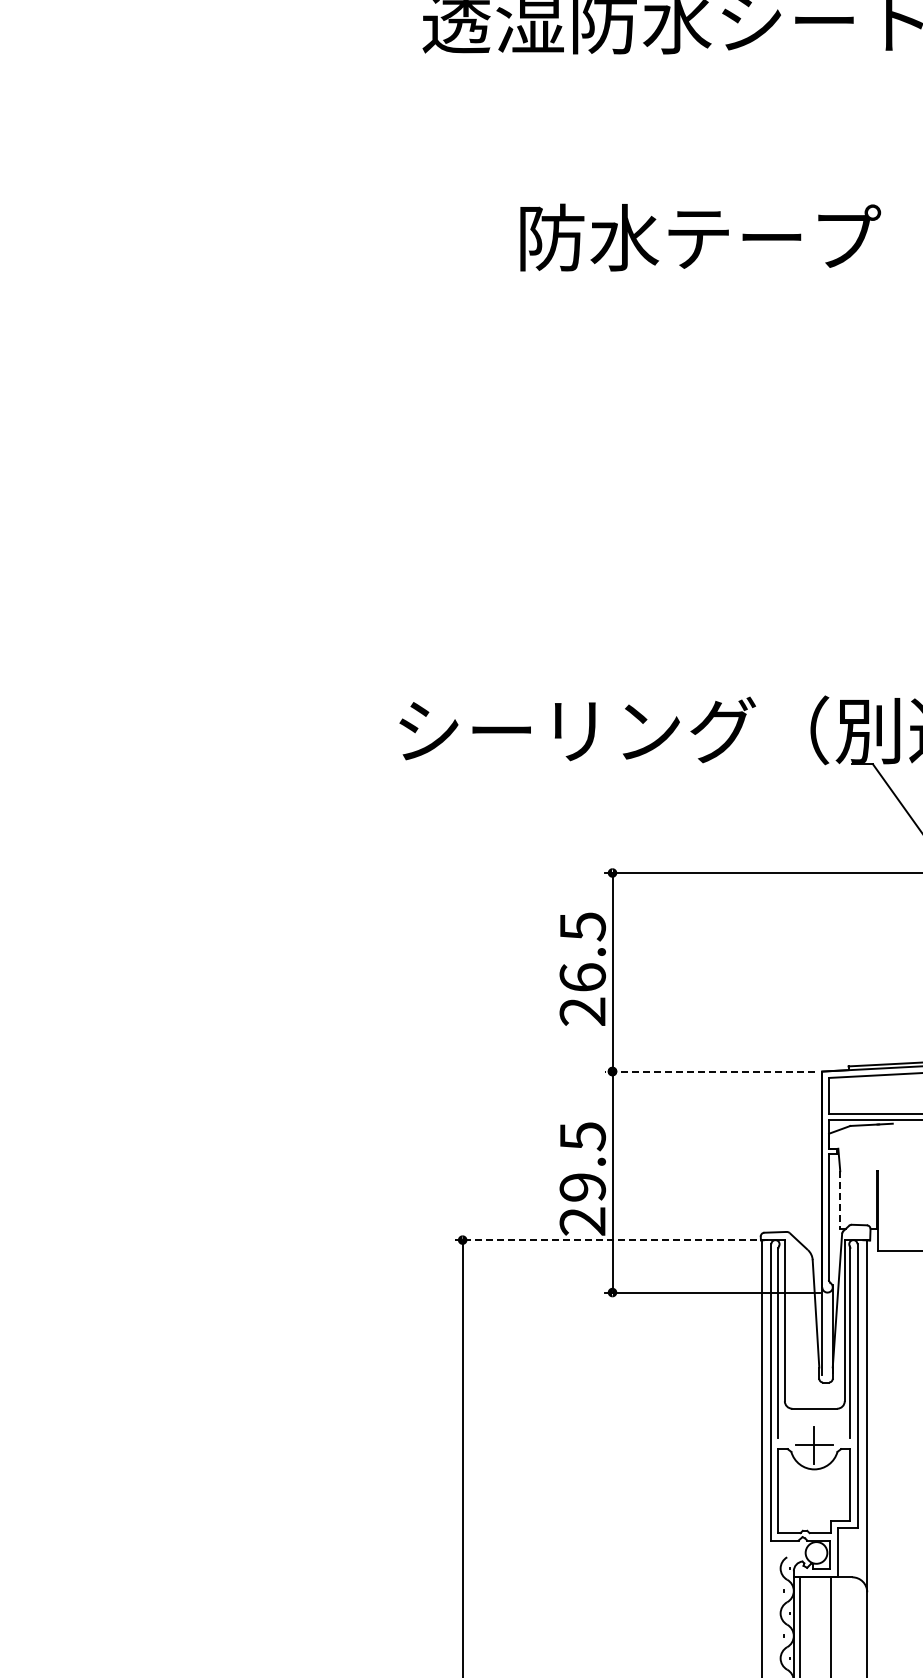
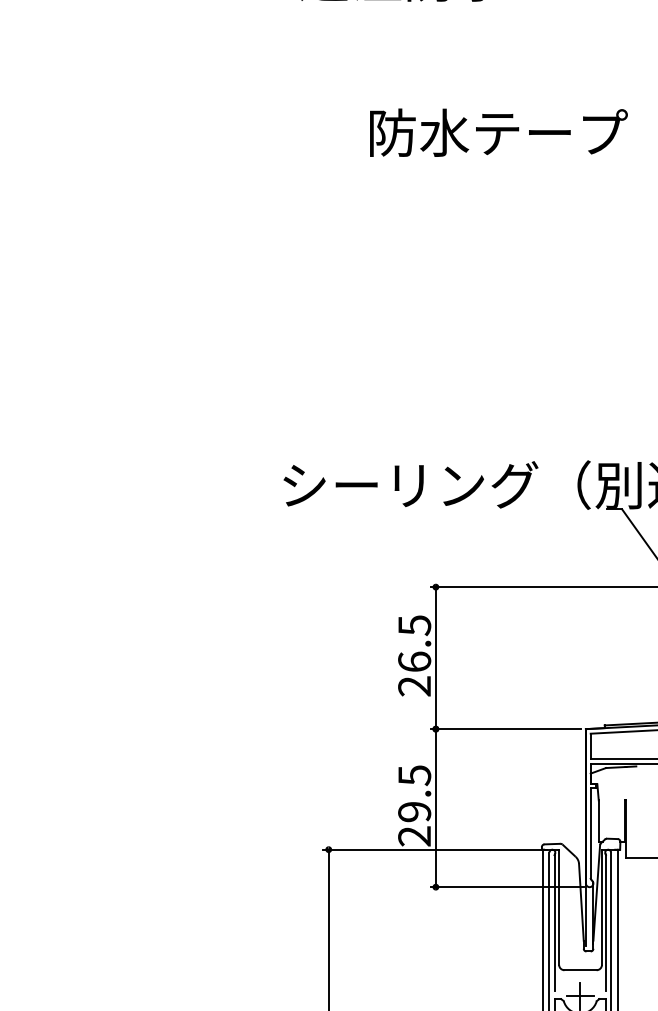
line: (709, 1071) -> (505, 729), dashed -> solid
line: (840, 1200) -> (598, 821), dashed -> solid
line: (611, 1240) -> (435, 849), dashed -> solid

